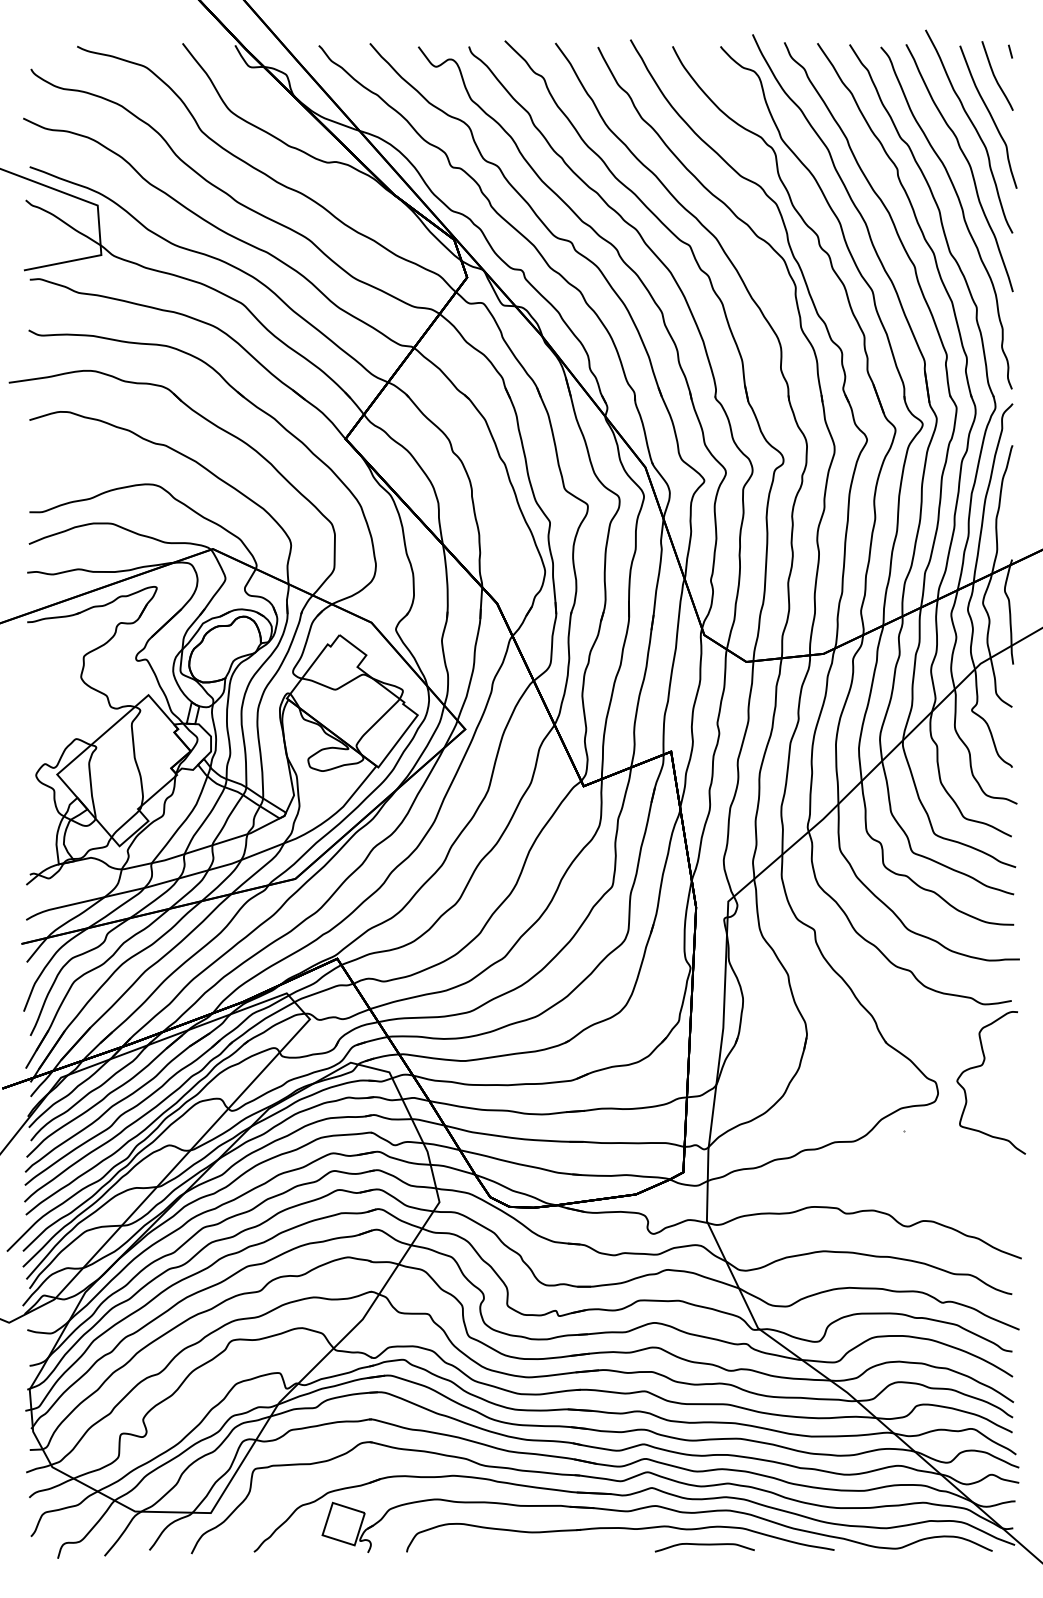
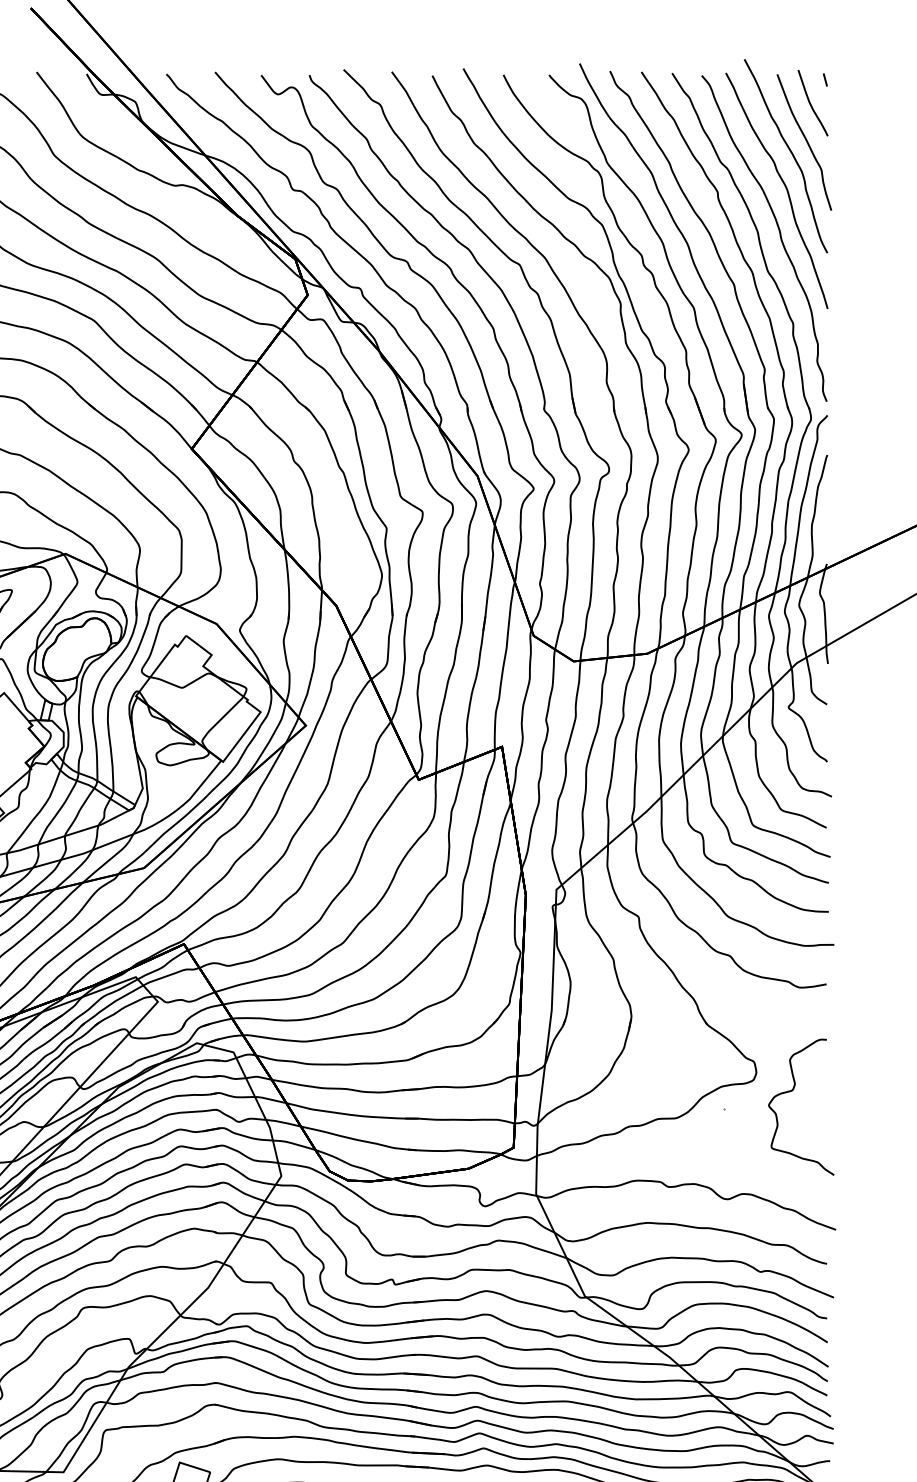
curve: (981, 1066) -> (792, 1091), moved

